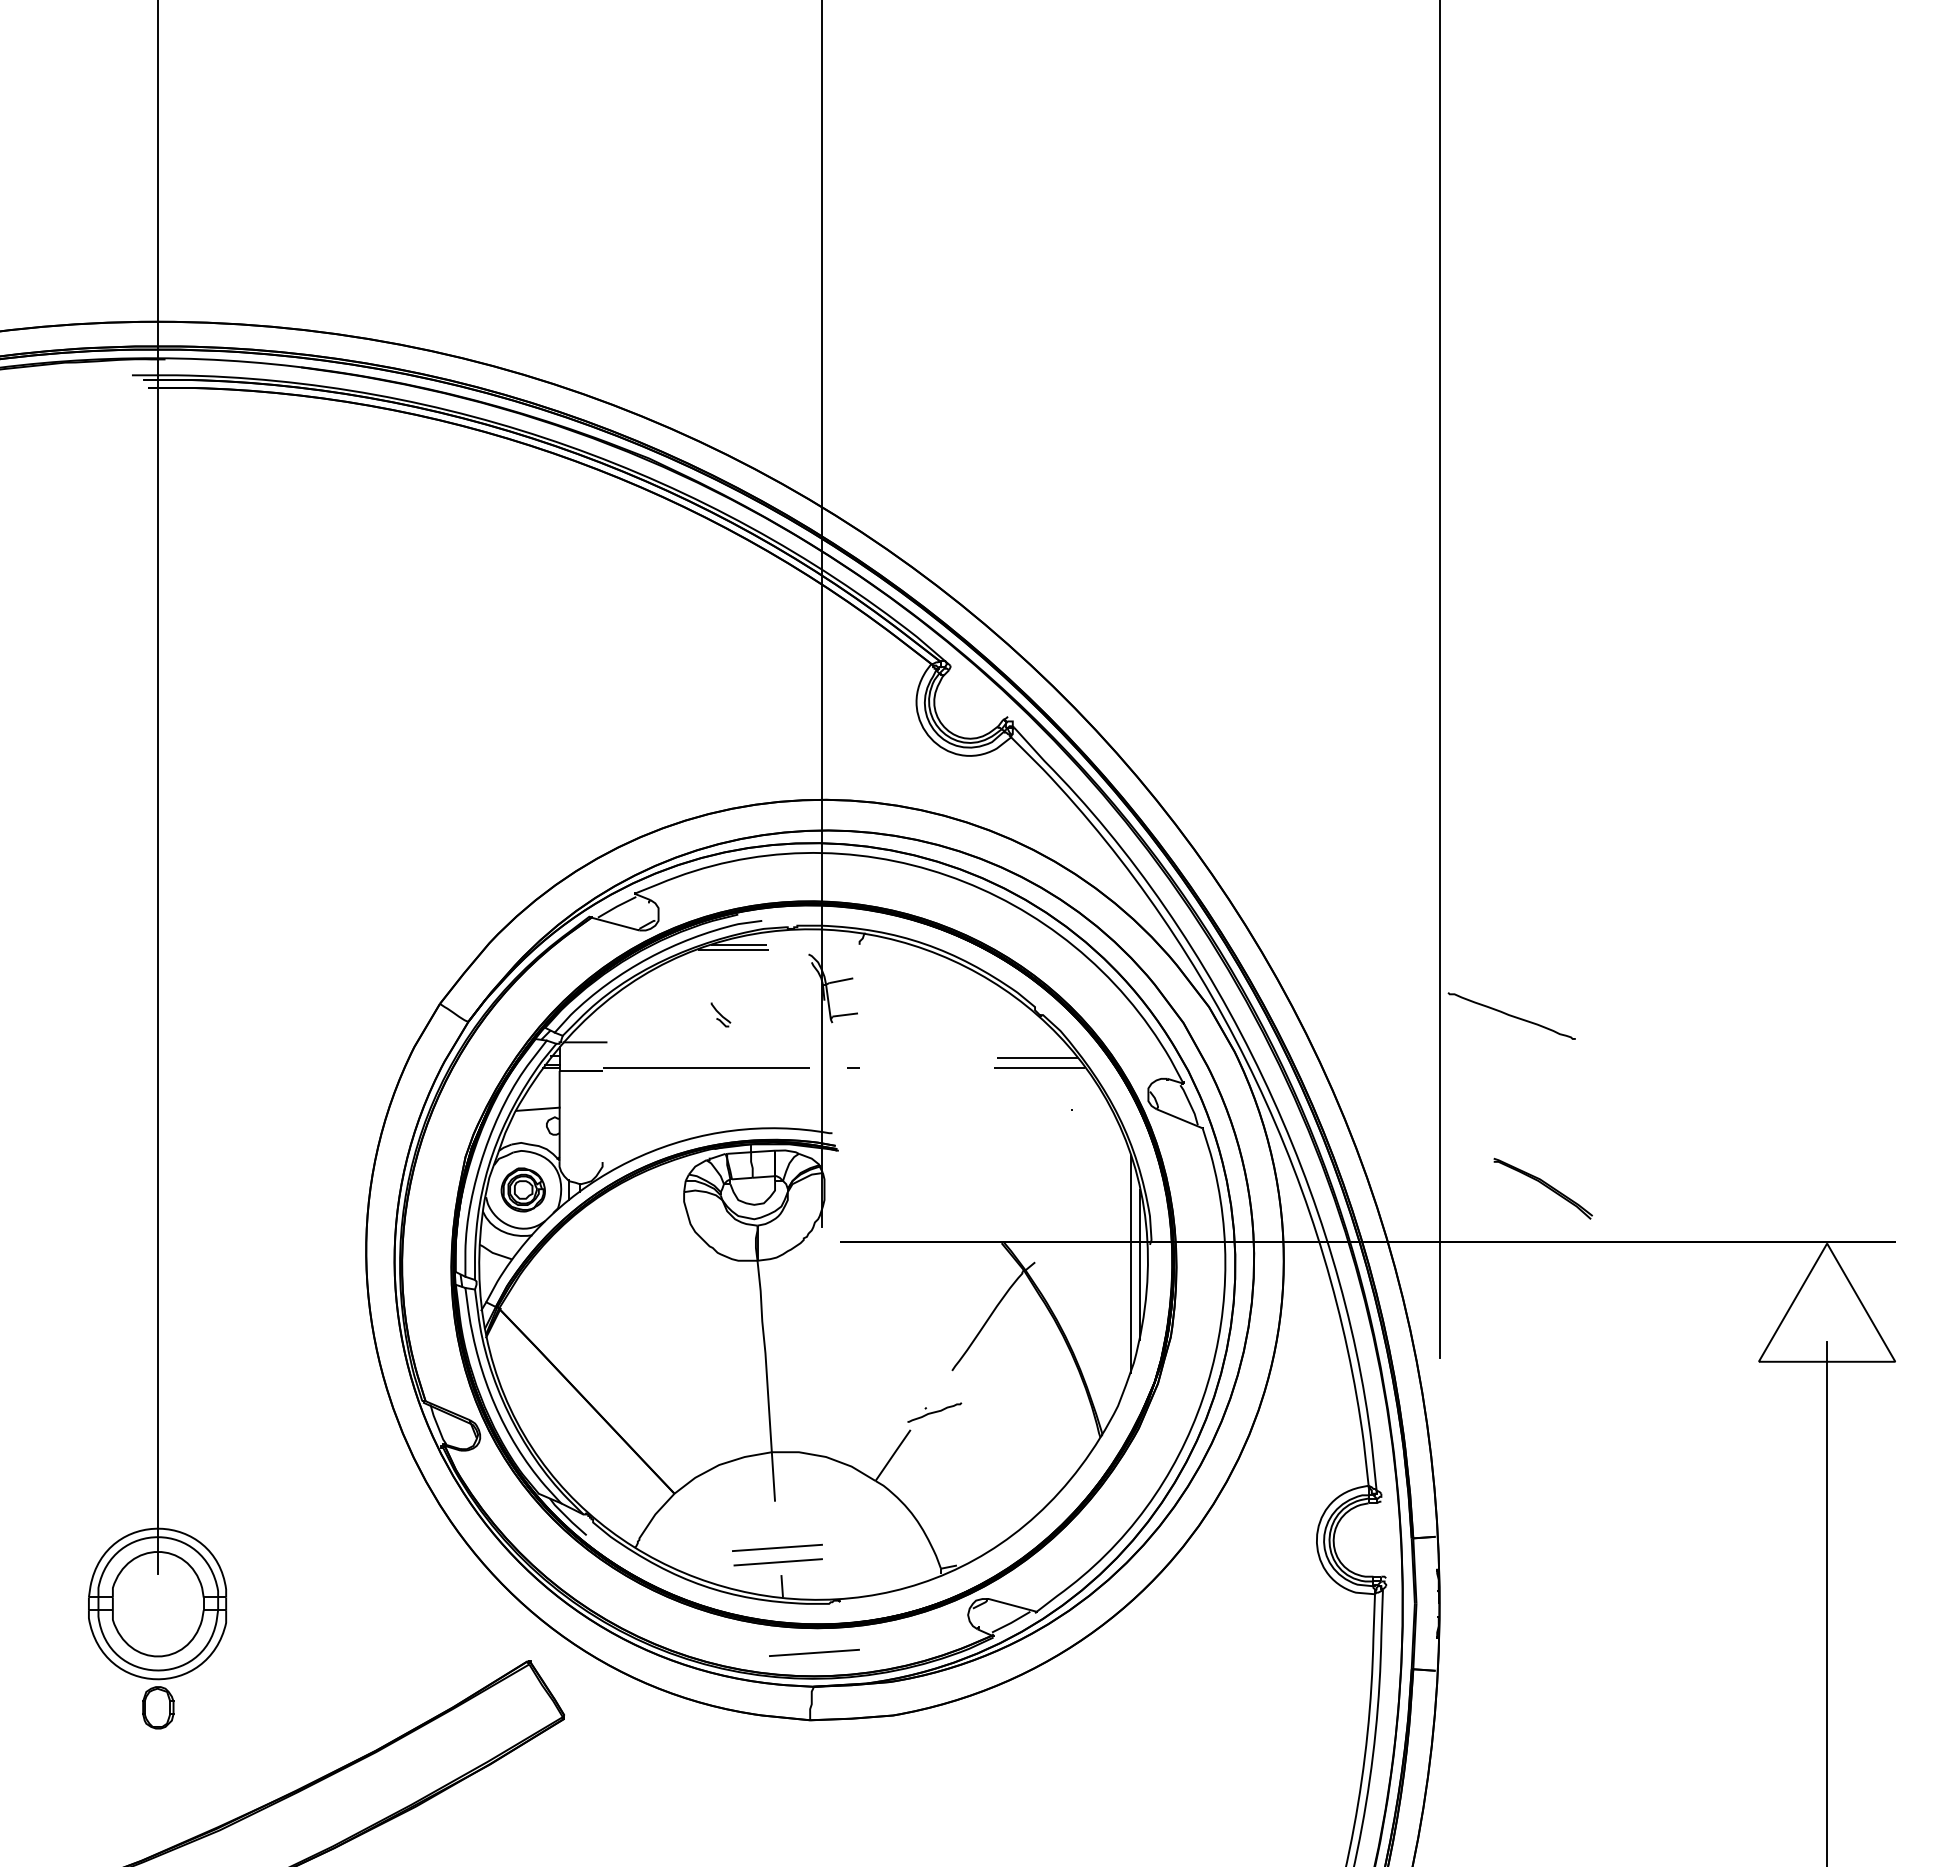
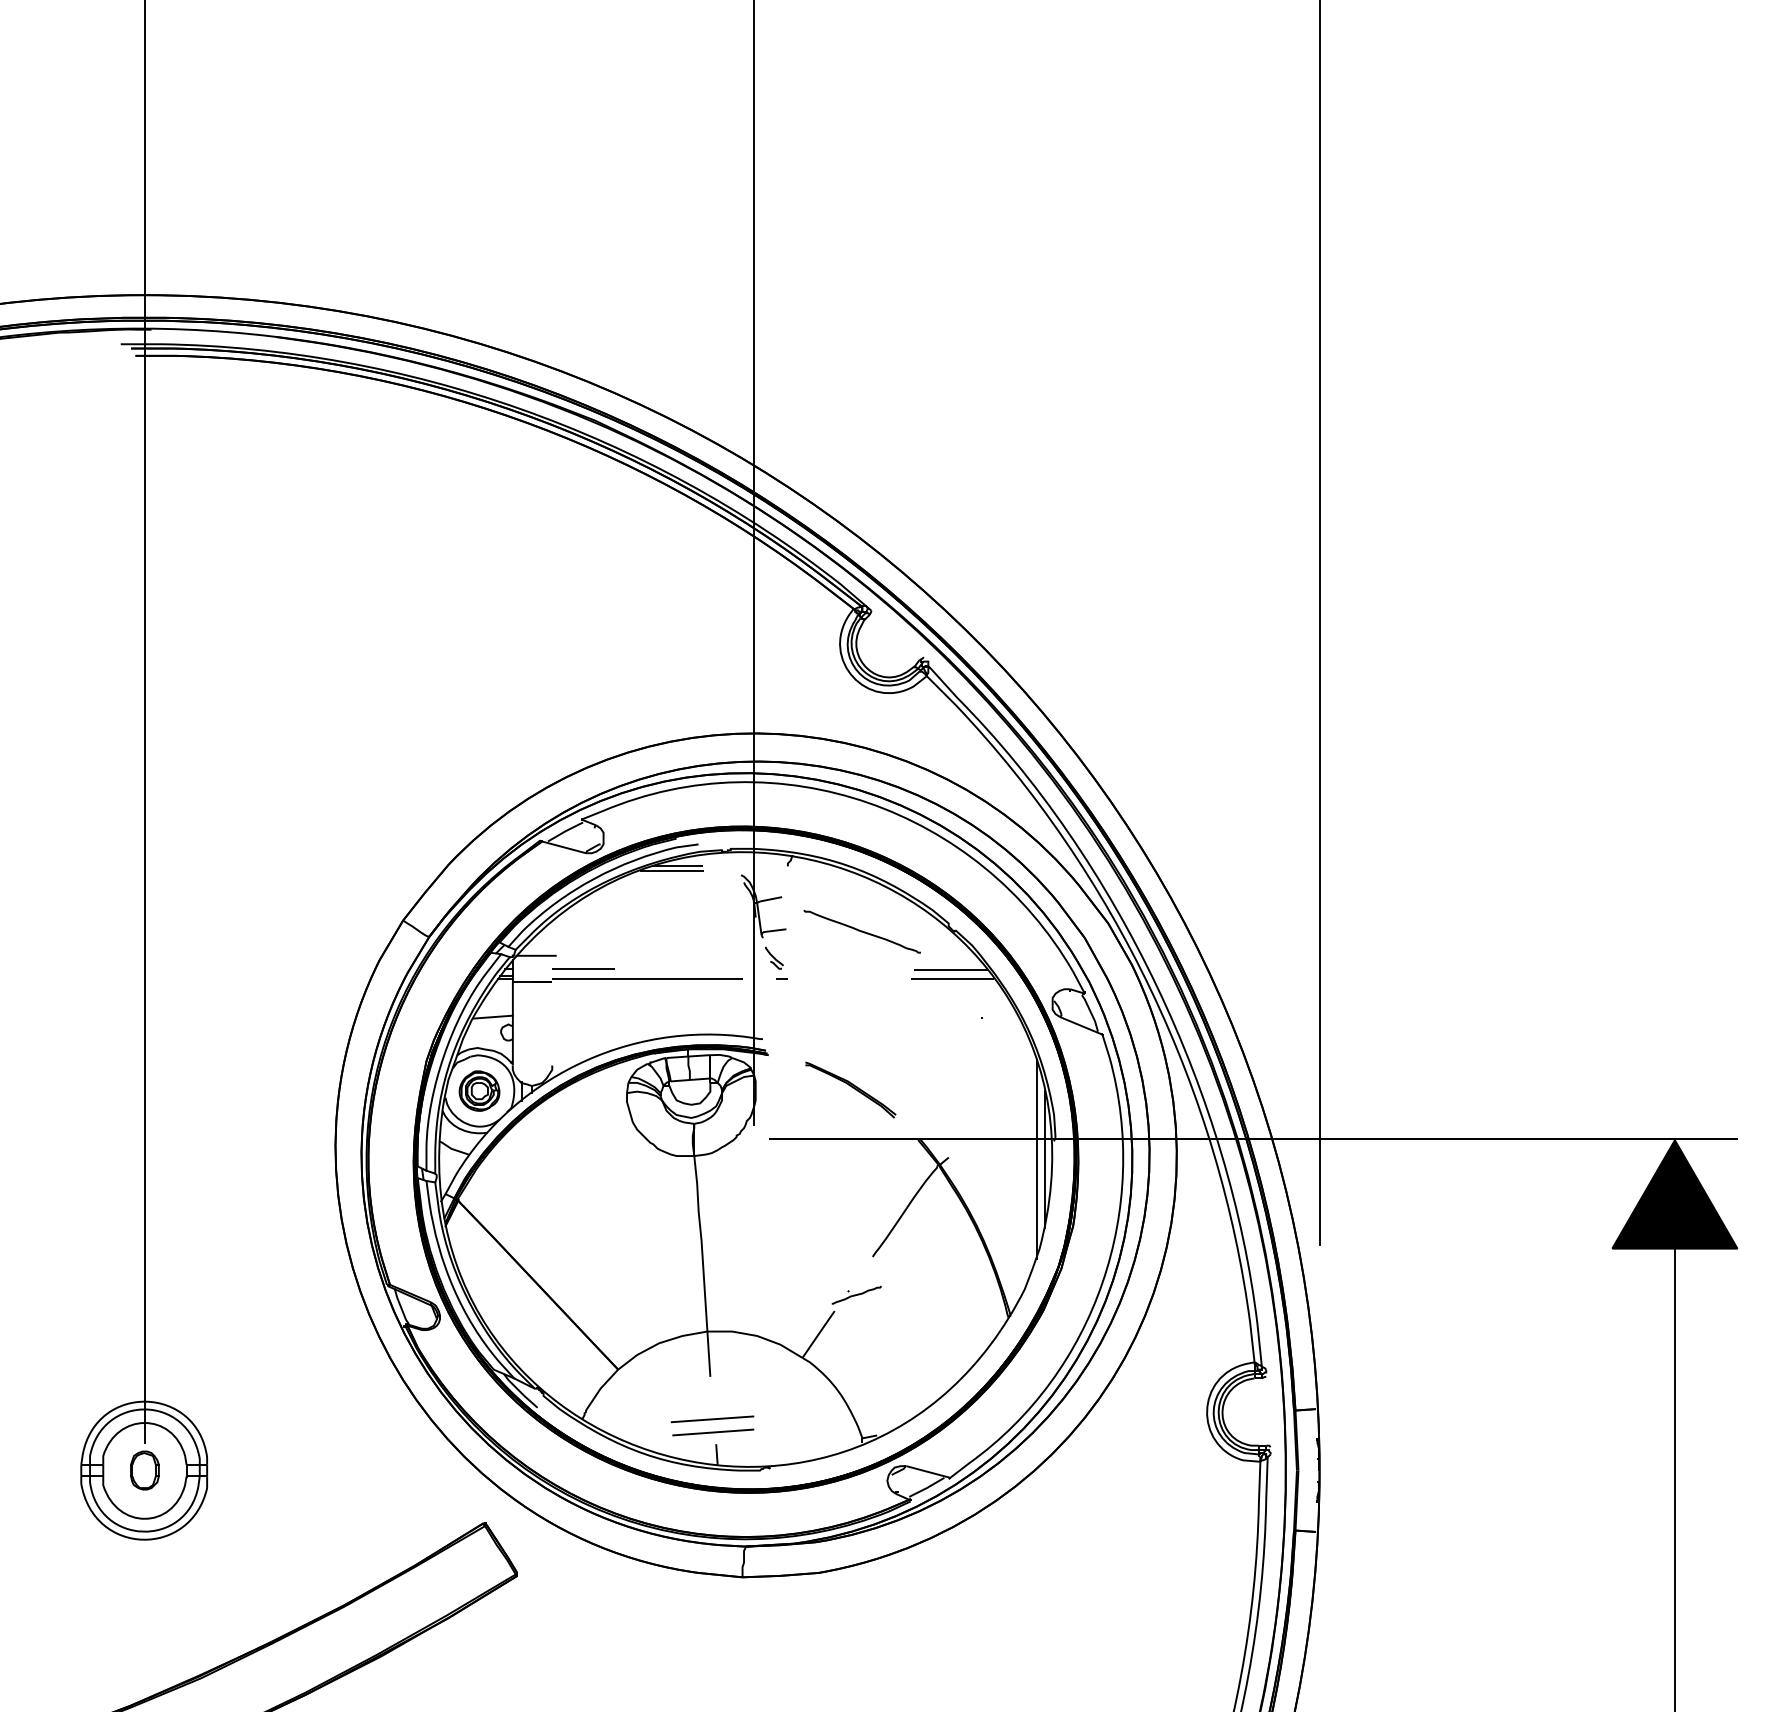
part: (720, 1014) -> (774, 957), moved
curve: (1511, 1015) -> (862, 931), moved
line: (636, 1056) -> (583, 968), added
part: (1542, 1188) -> (850, 1089), moved
fill: (1826, 1302) -> (1674, 1194), added
line: (814, 1652) -> (746, 1515), removed
part: (158, 1707) -> (145, 1470), moved

